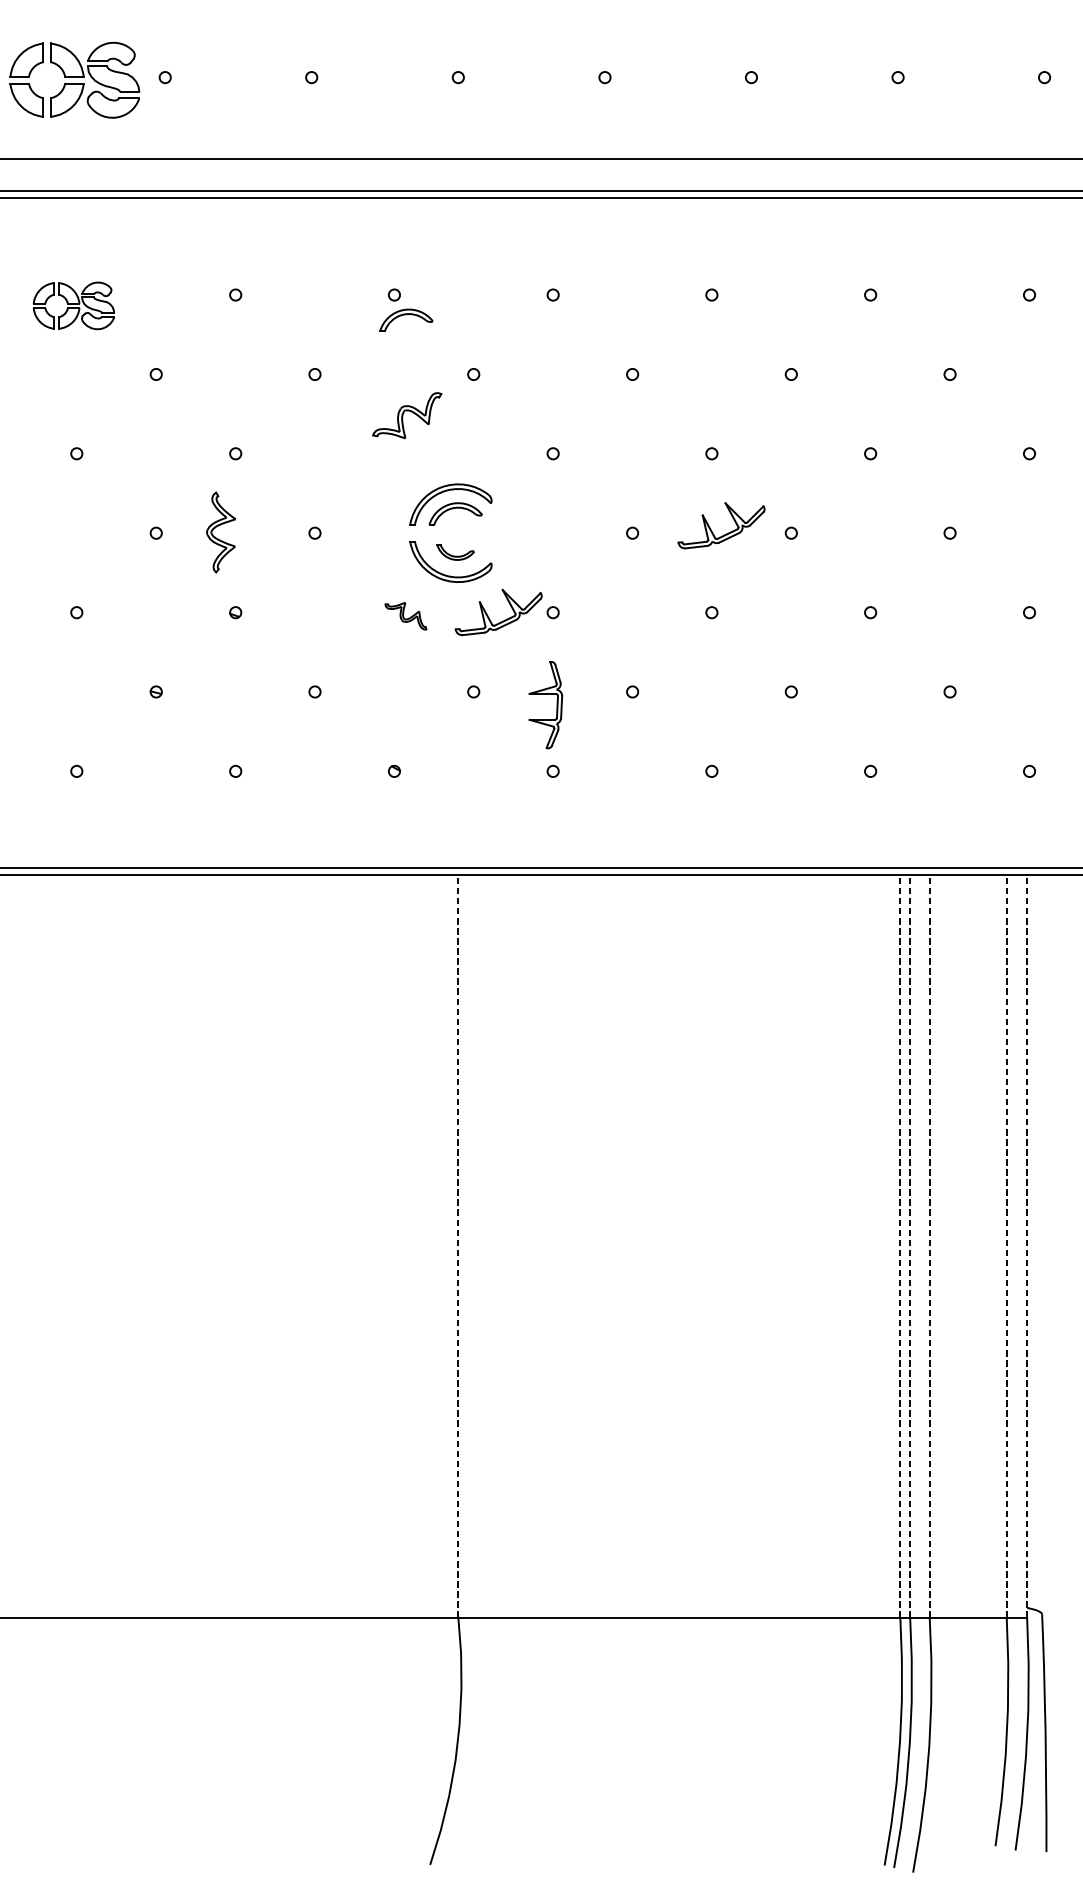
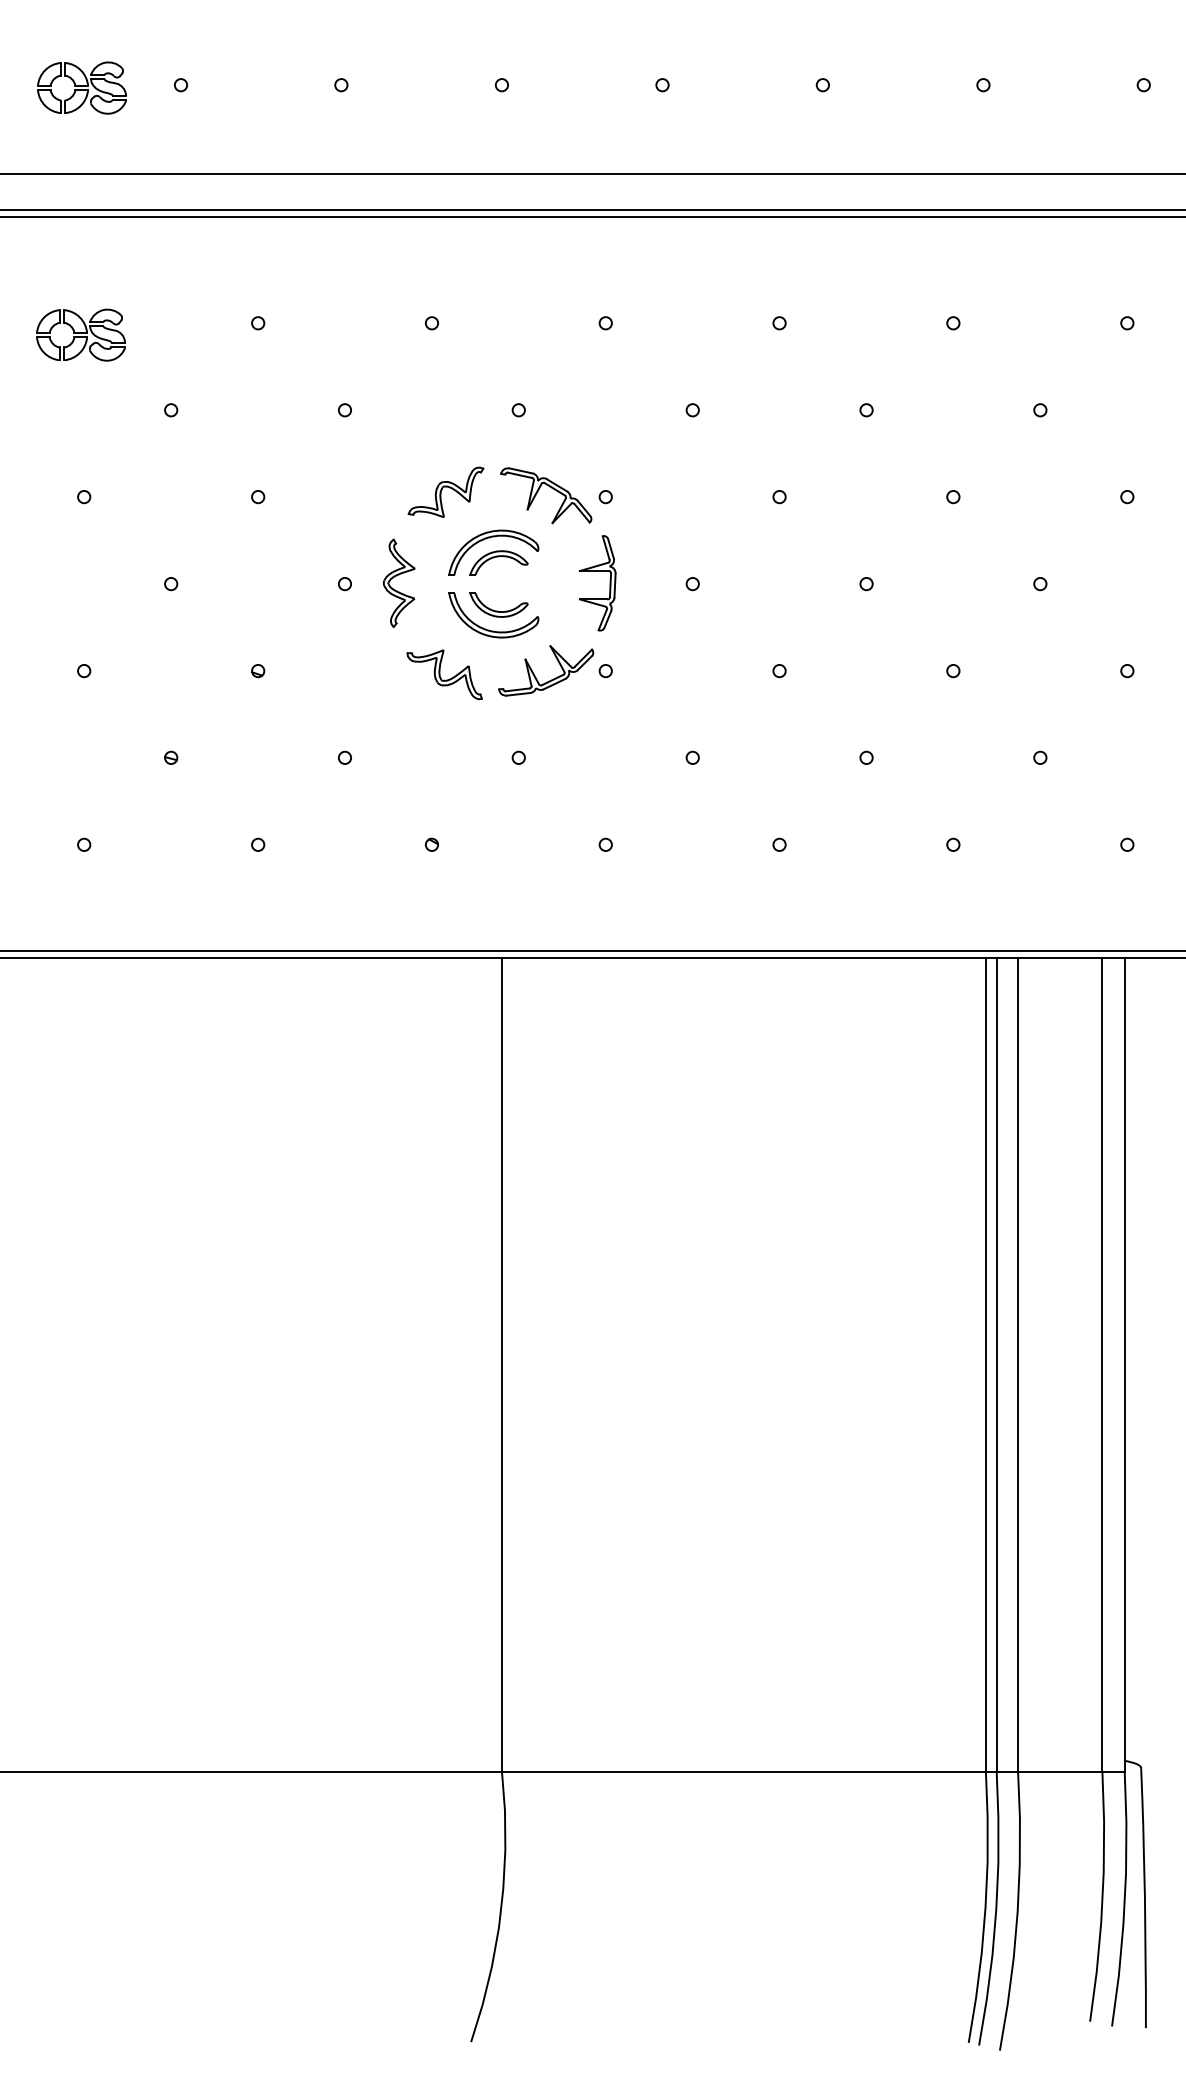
part: (74, 79) -> (81, 87), size x0.62
part: (405, 319) -> (444, 350), removed
part: (406, 414) -> (445, 491), moved
part: (501, 445) -> (549, 487), added
part: (218, 526) -> (396, 576), moved
part: (726, 533) -> (795, 584), removed
part: (455, 551) -> (498, 604), size x1.43
part: (405, 615) -> (444, 674), size x1.67
part: (545, 694) -> (597, 571), moved
line: (457, 1245) -> (501, 1364), dashed -> solid
line: (899, 1245) -> (985, 1364), dashed -> solid
line: (910, 1245) -> (996, 1364), dashed -> solid
line: (930, 1245) -> (1018, 1364), dashed -> solid
line: (1006, 1245) -> (1102, 1364), dashed -> solid
line: (1026, 1245) -> (1124, 1364), dashed -> solid

